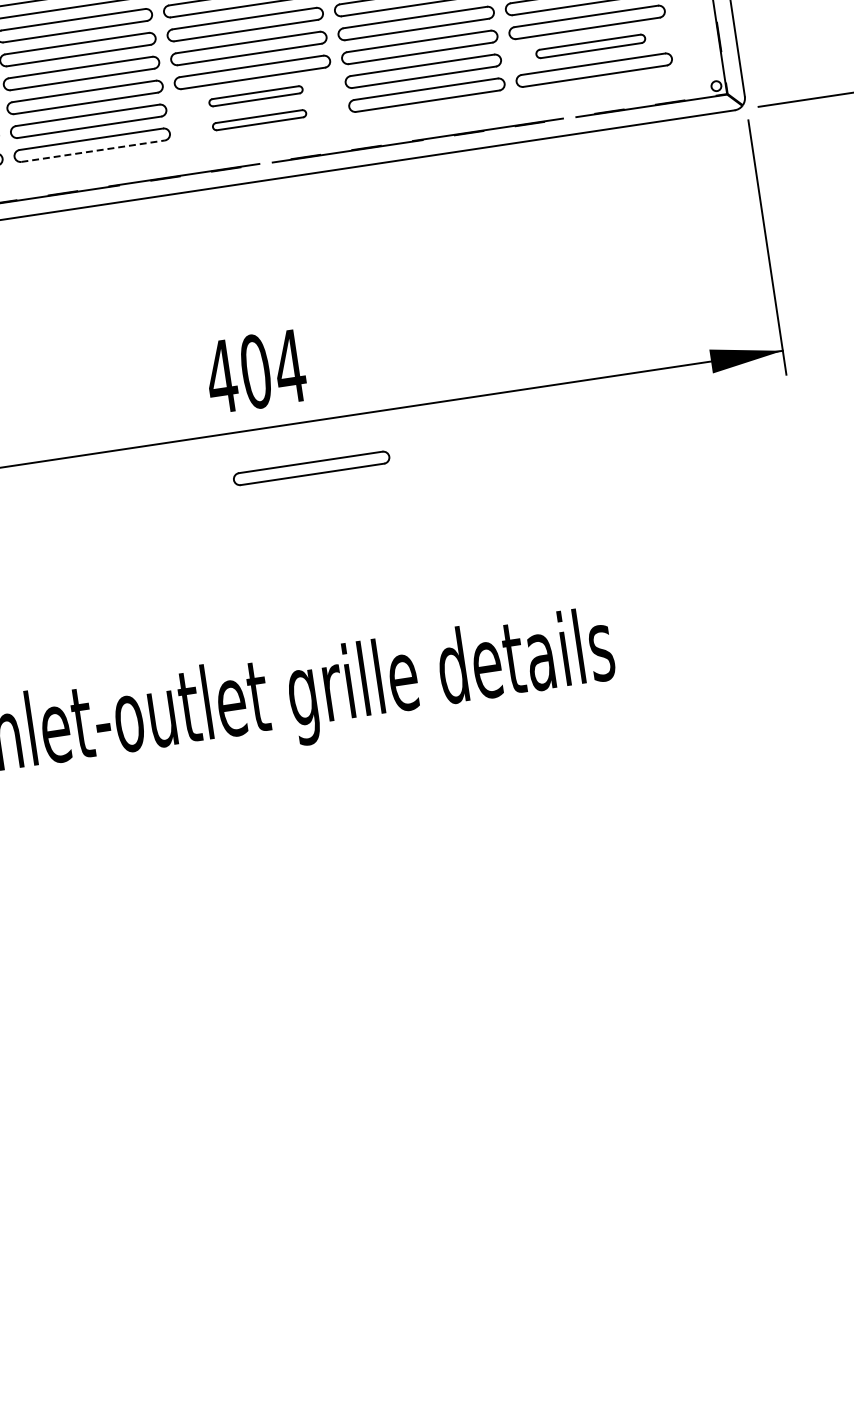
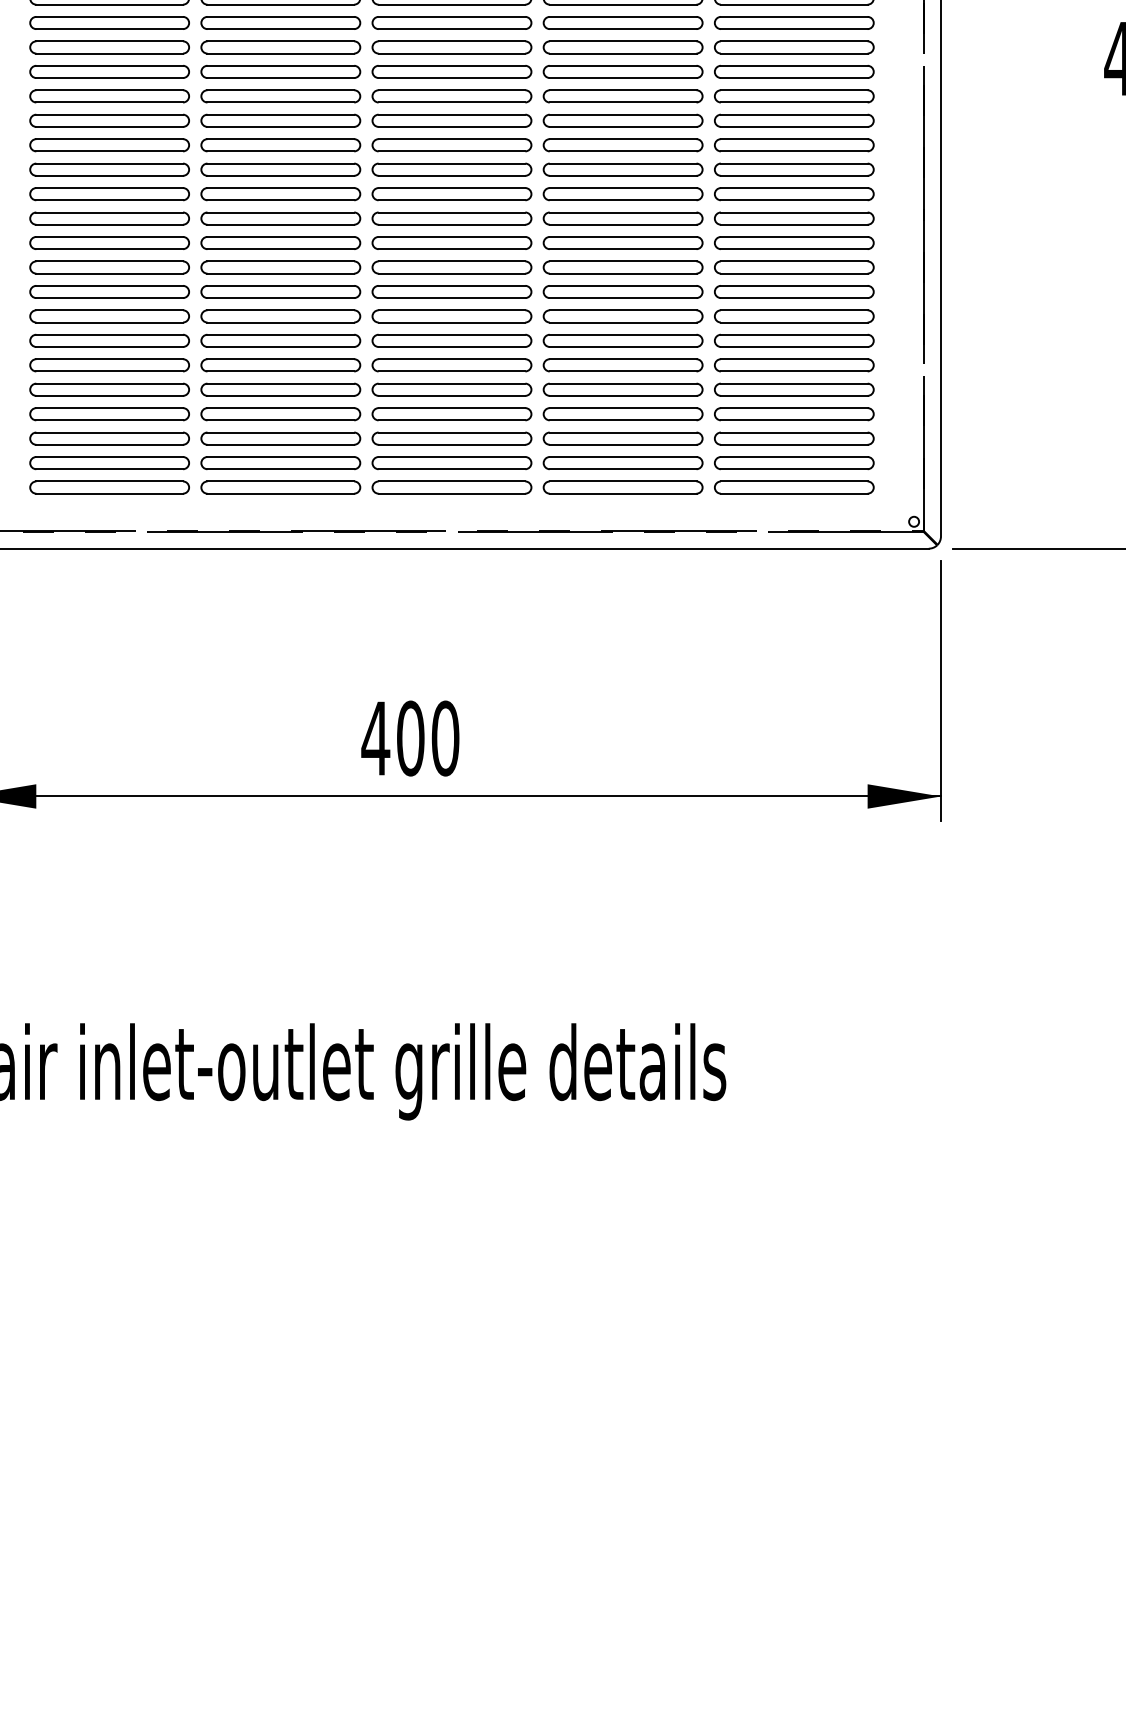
part: (590, 46) -> (794, 463), size x1.43
part: (255, 95) -> (451, 462), size x1.67
part: (259, 120) -> (451, 487), size x1.67
line: (93, 150) -> (281, 493), dashed -> solid
text: (289, 366) -> (445, 738), 404 -> 400
part: (311, 468) -> (451, 843), removed

